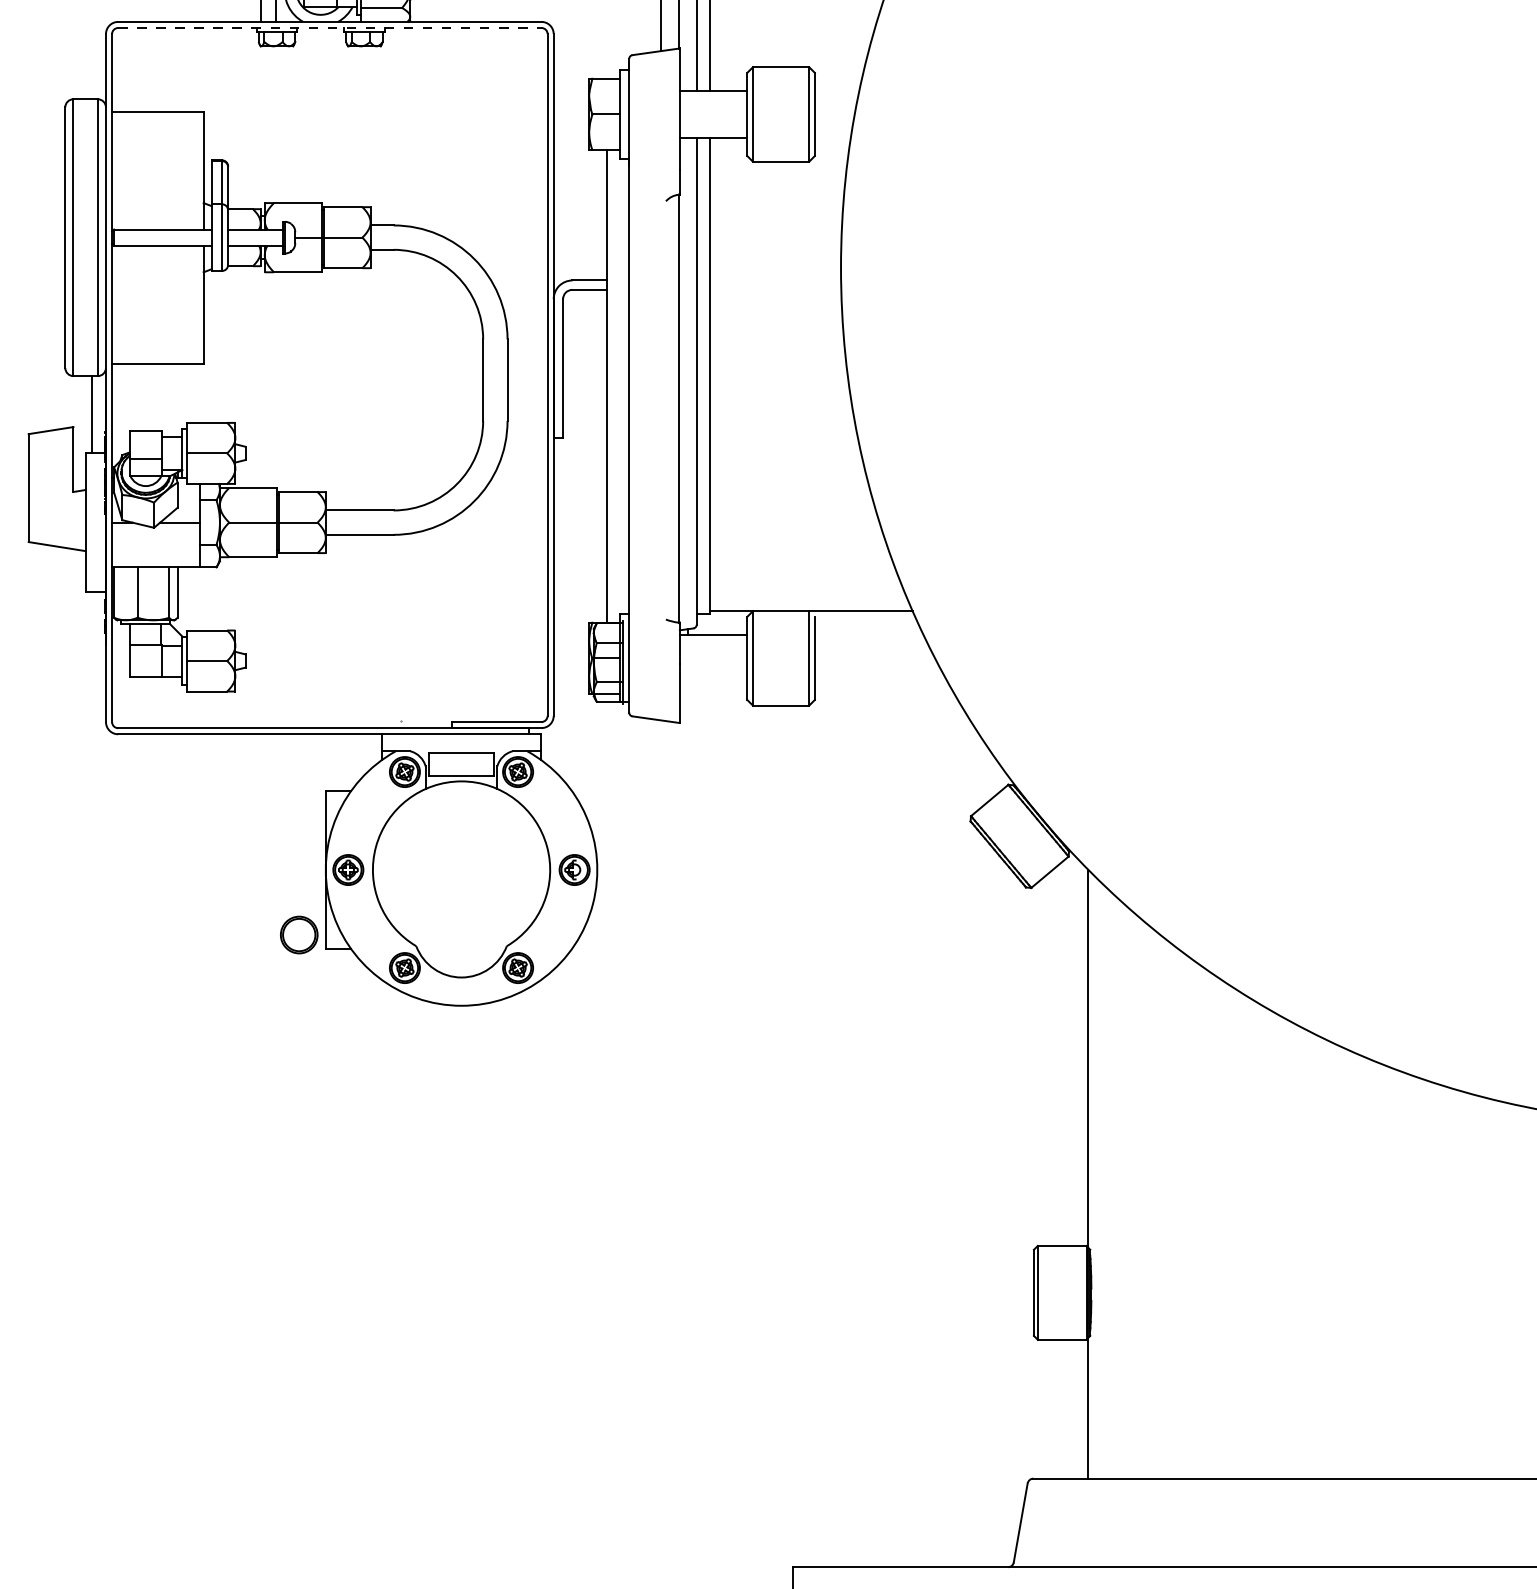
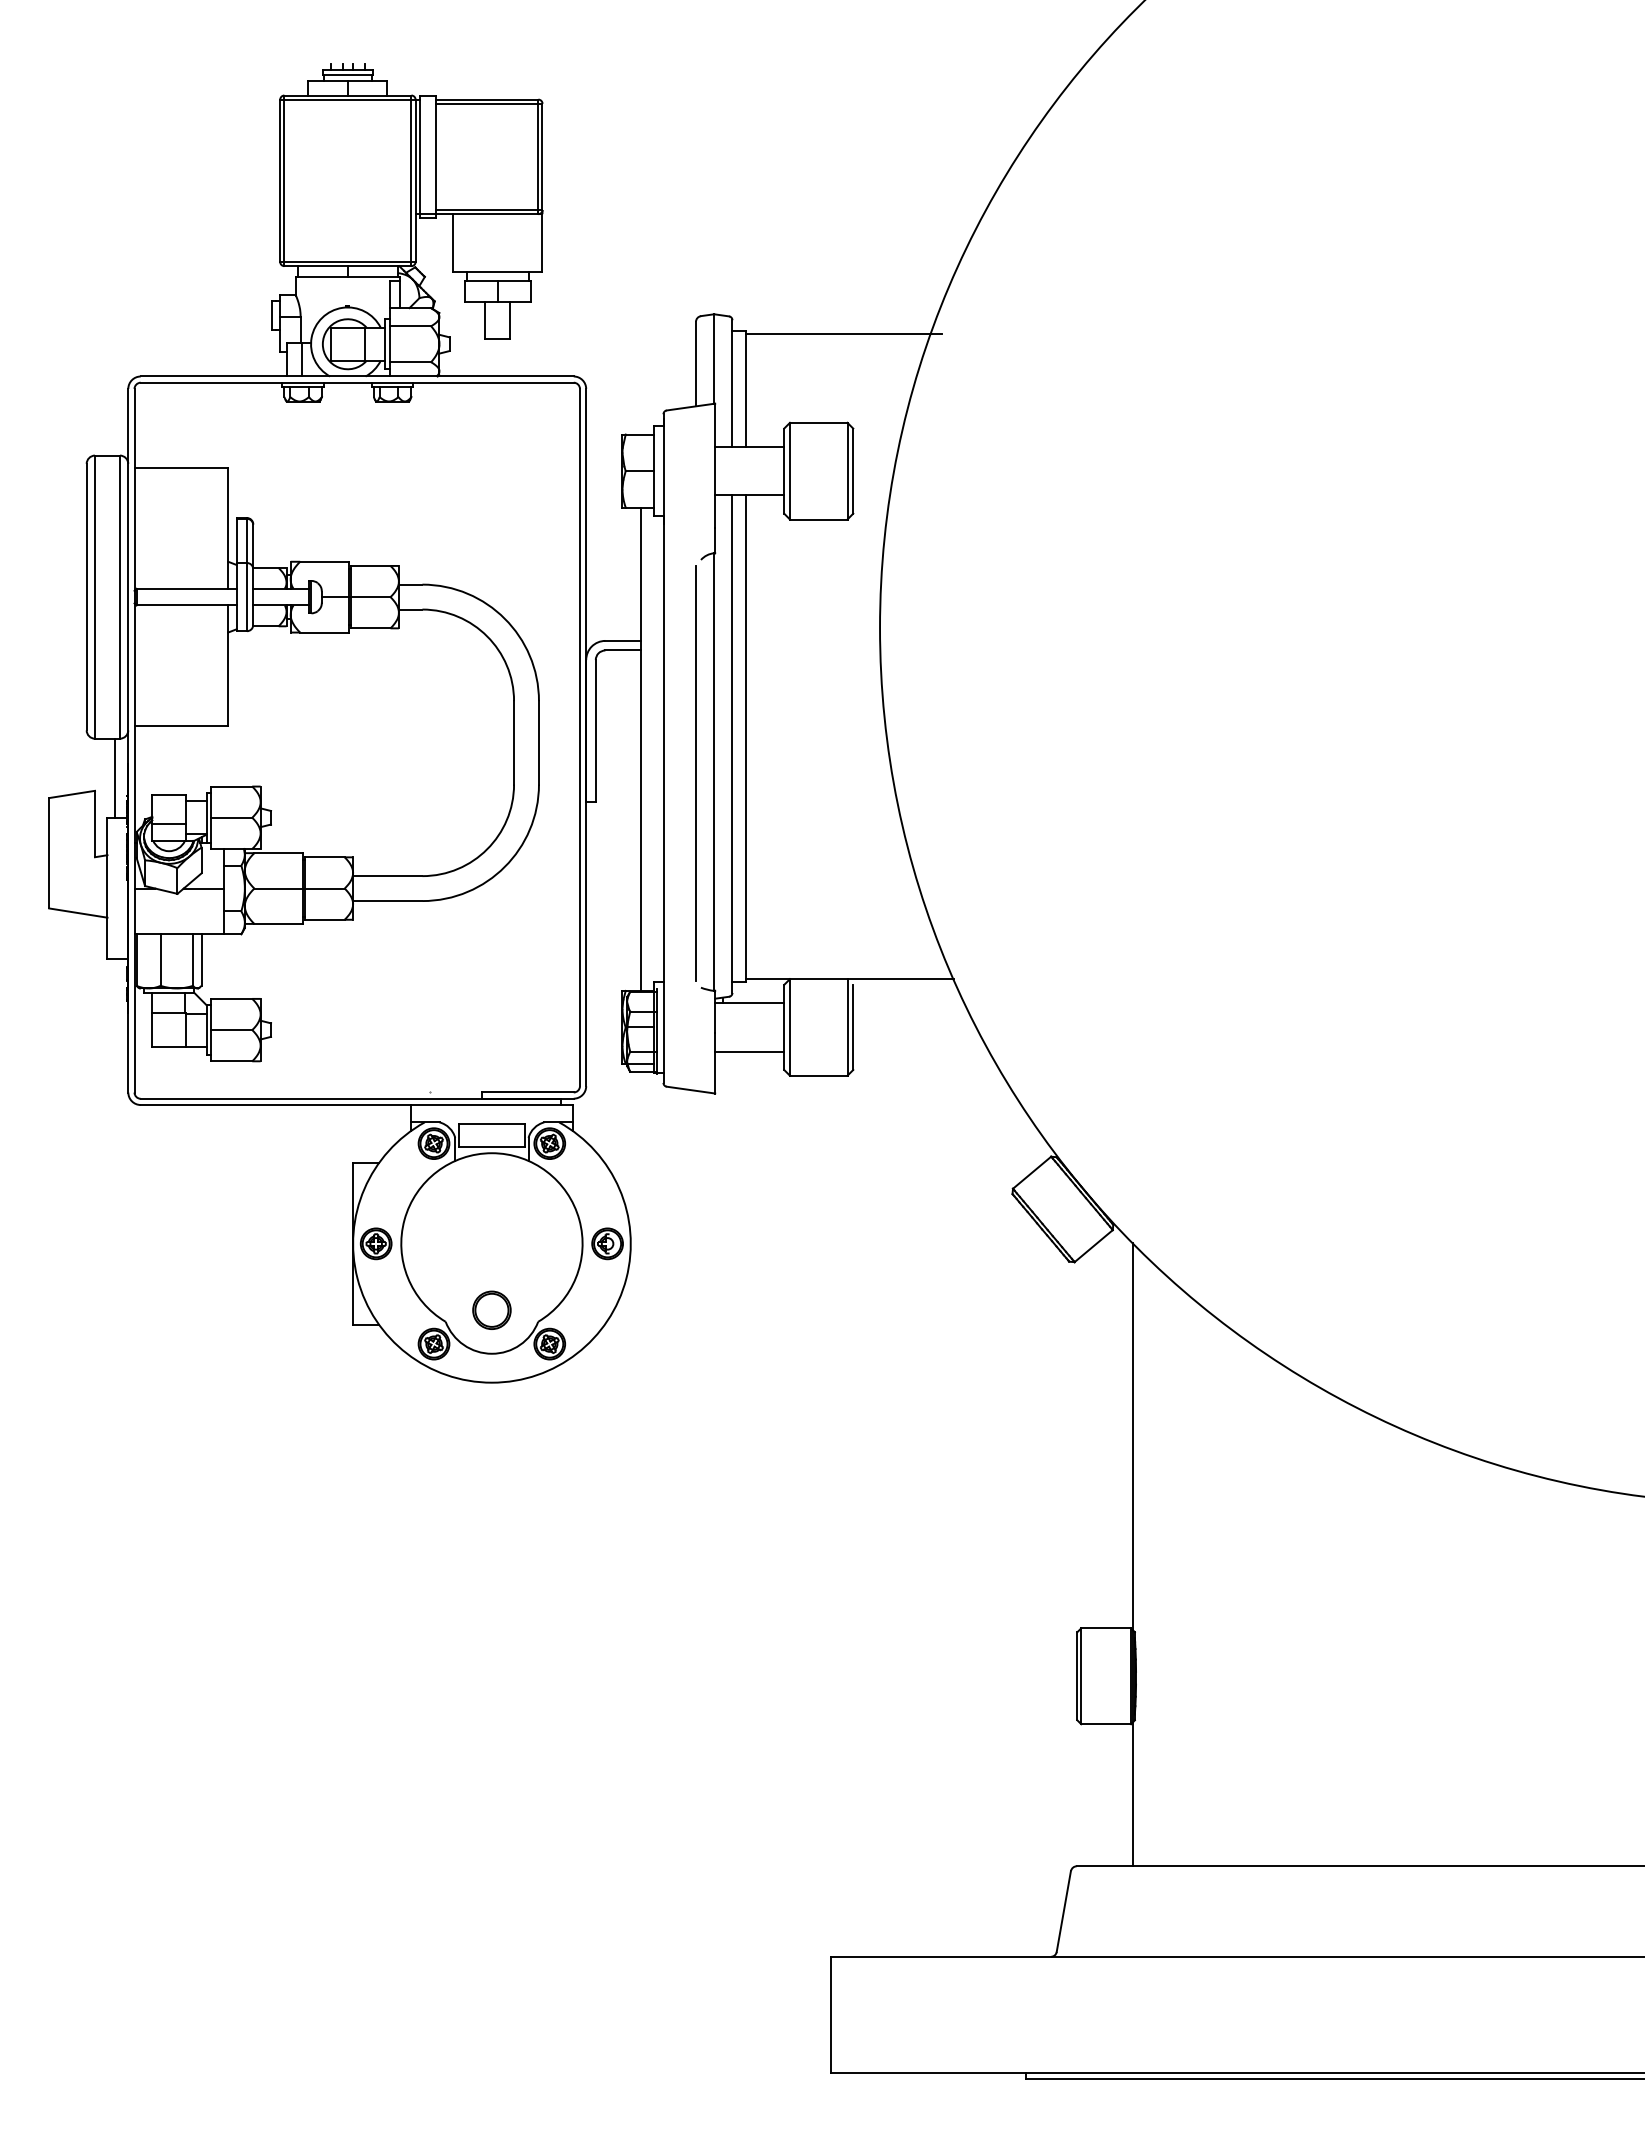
line: (330, 27) -> (357, 382), dashed -> solid
line: (661, 410) -> (696, 773), added
line: (713, 681) -> (749, 1051), added
part: (298, 934) -> (491, 1309), moved

